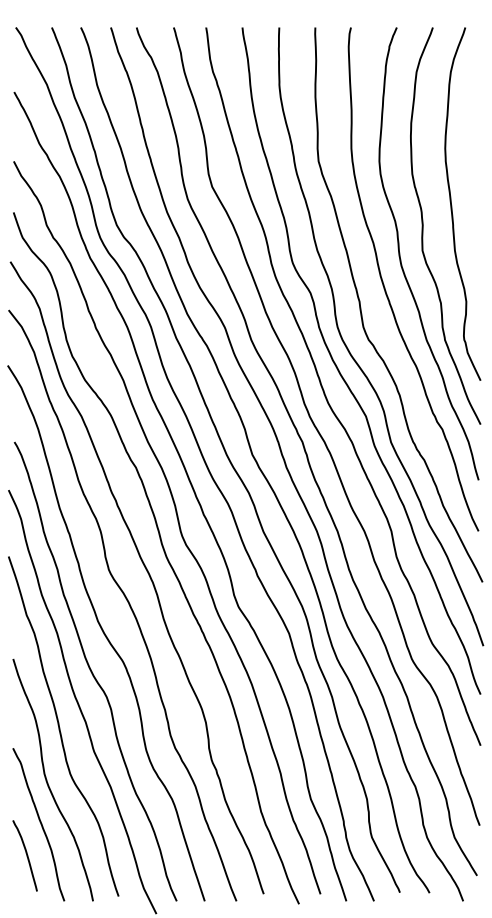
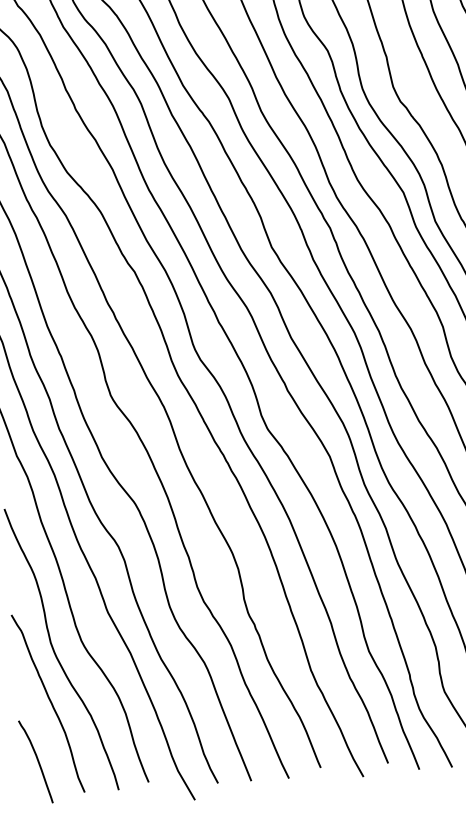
curve: (26, 855) -> (37, 761), moved

